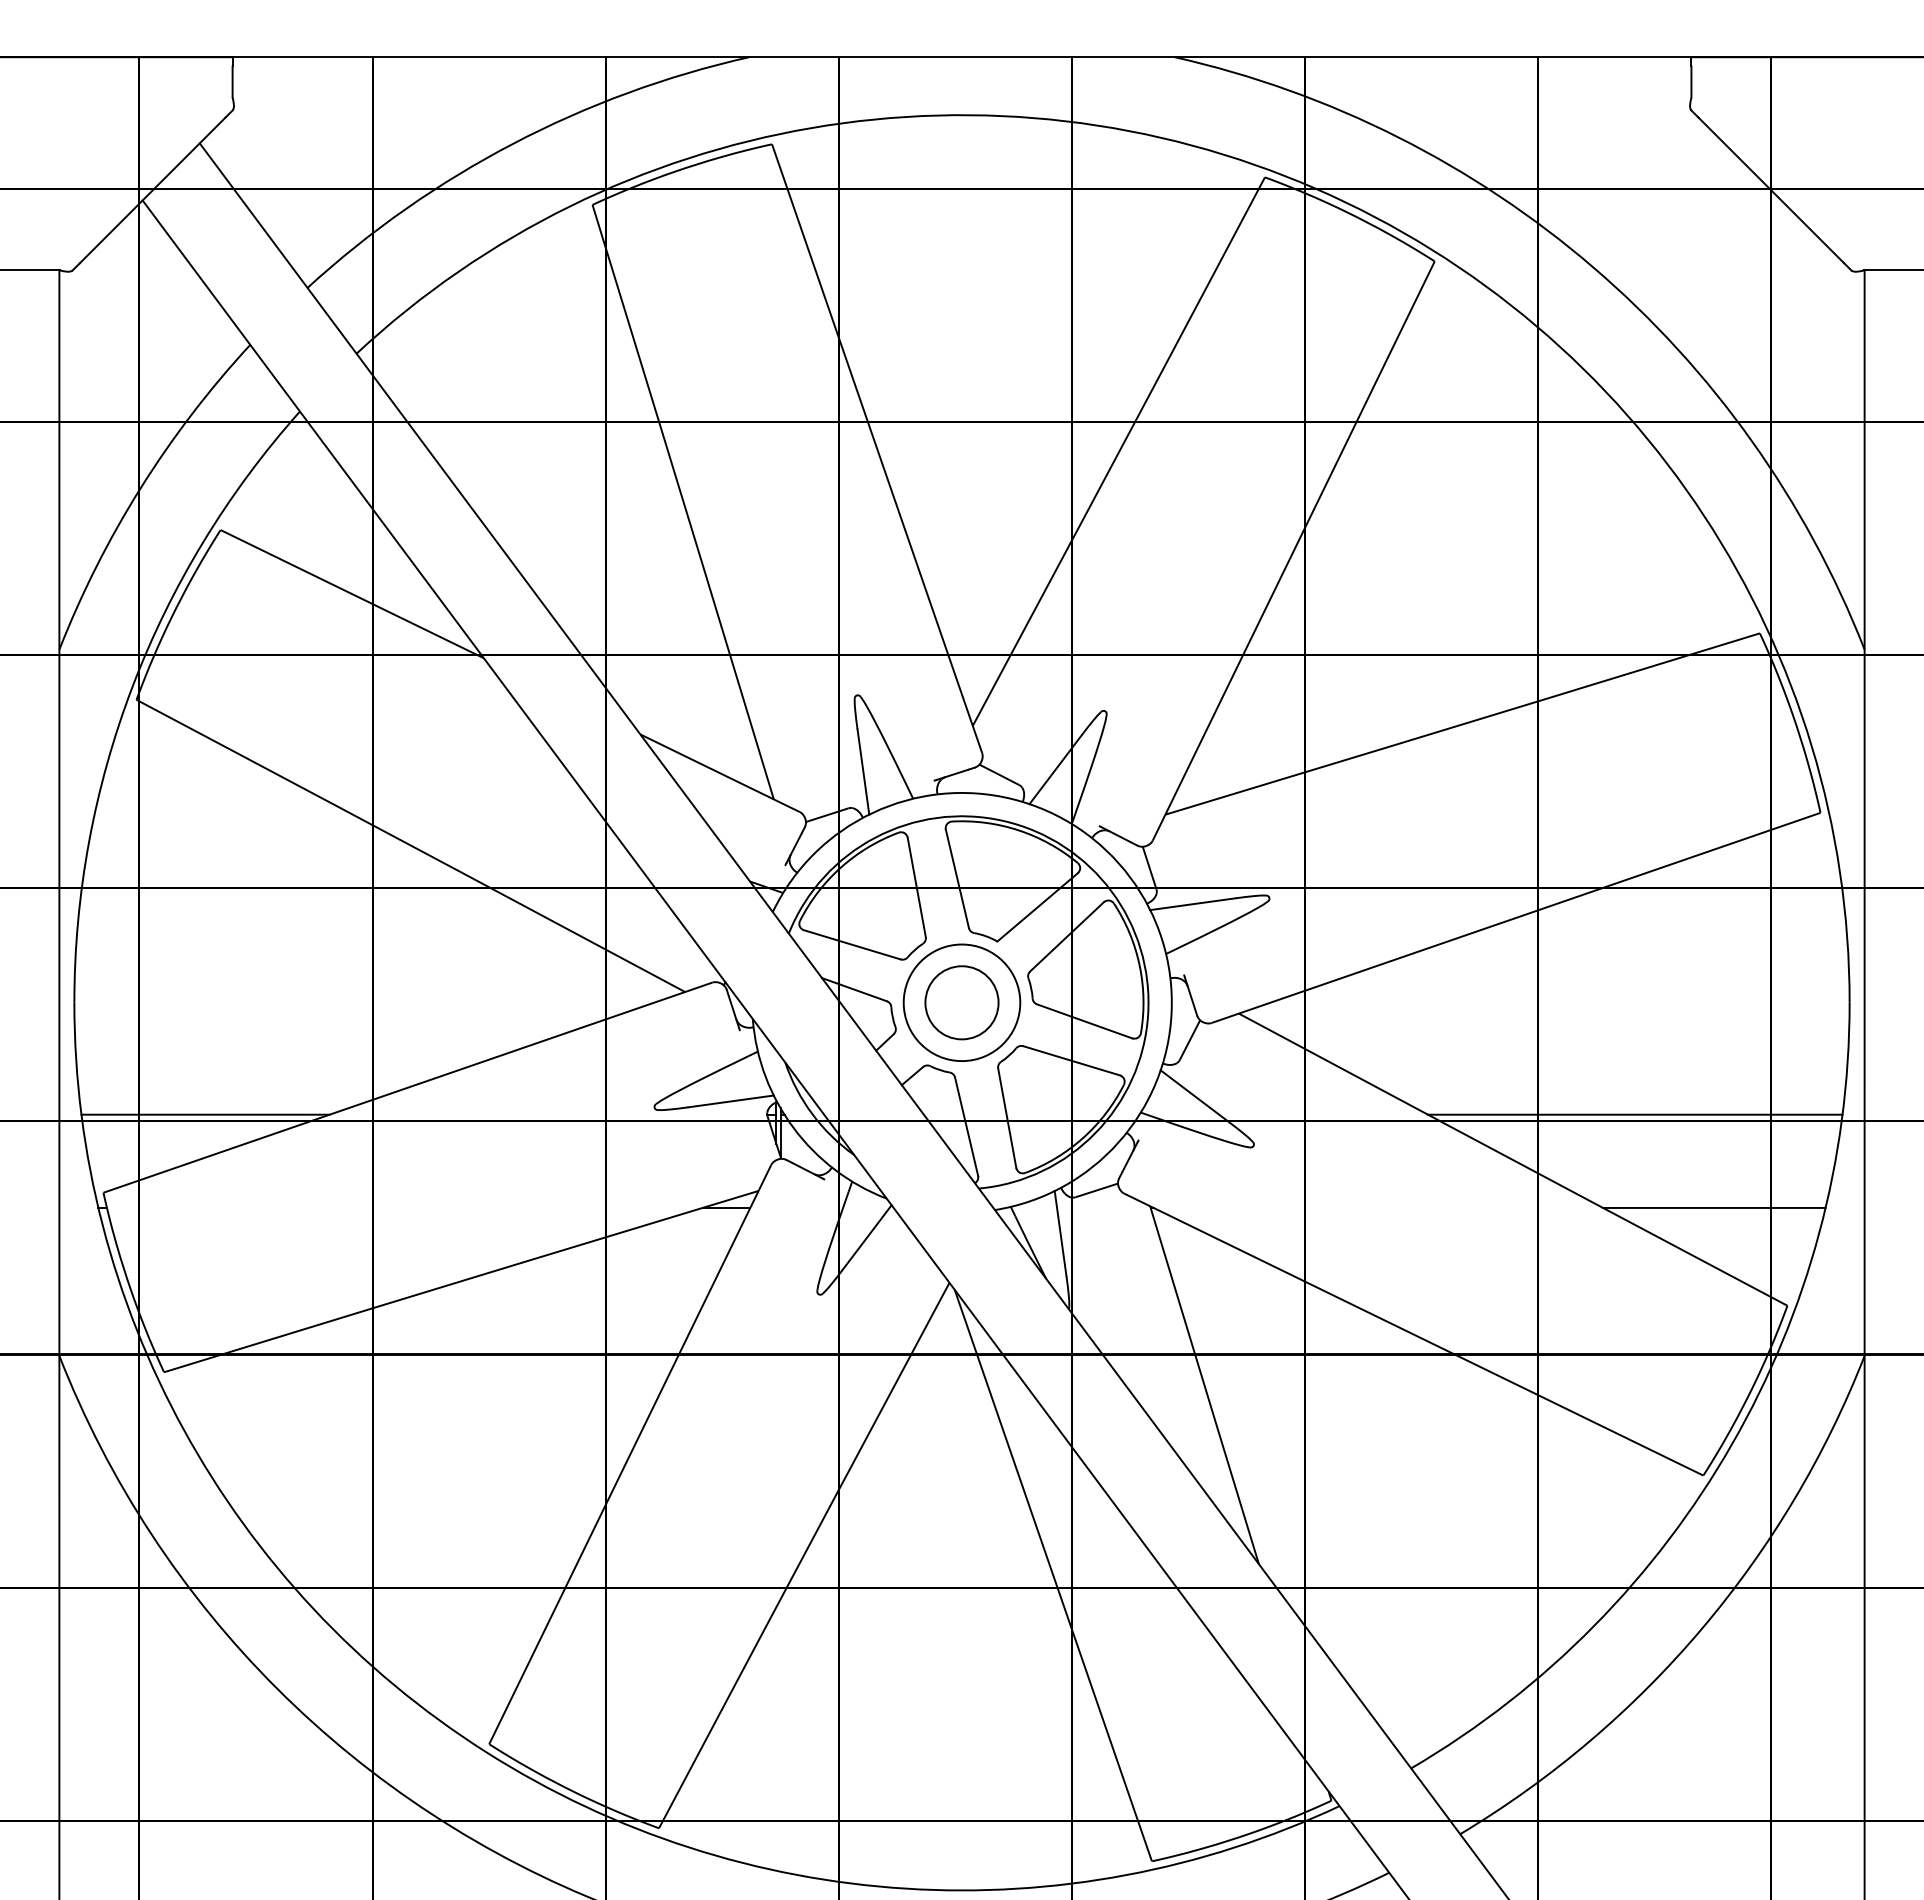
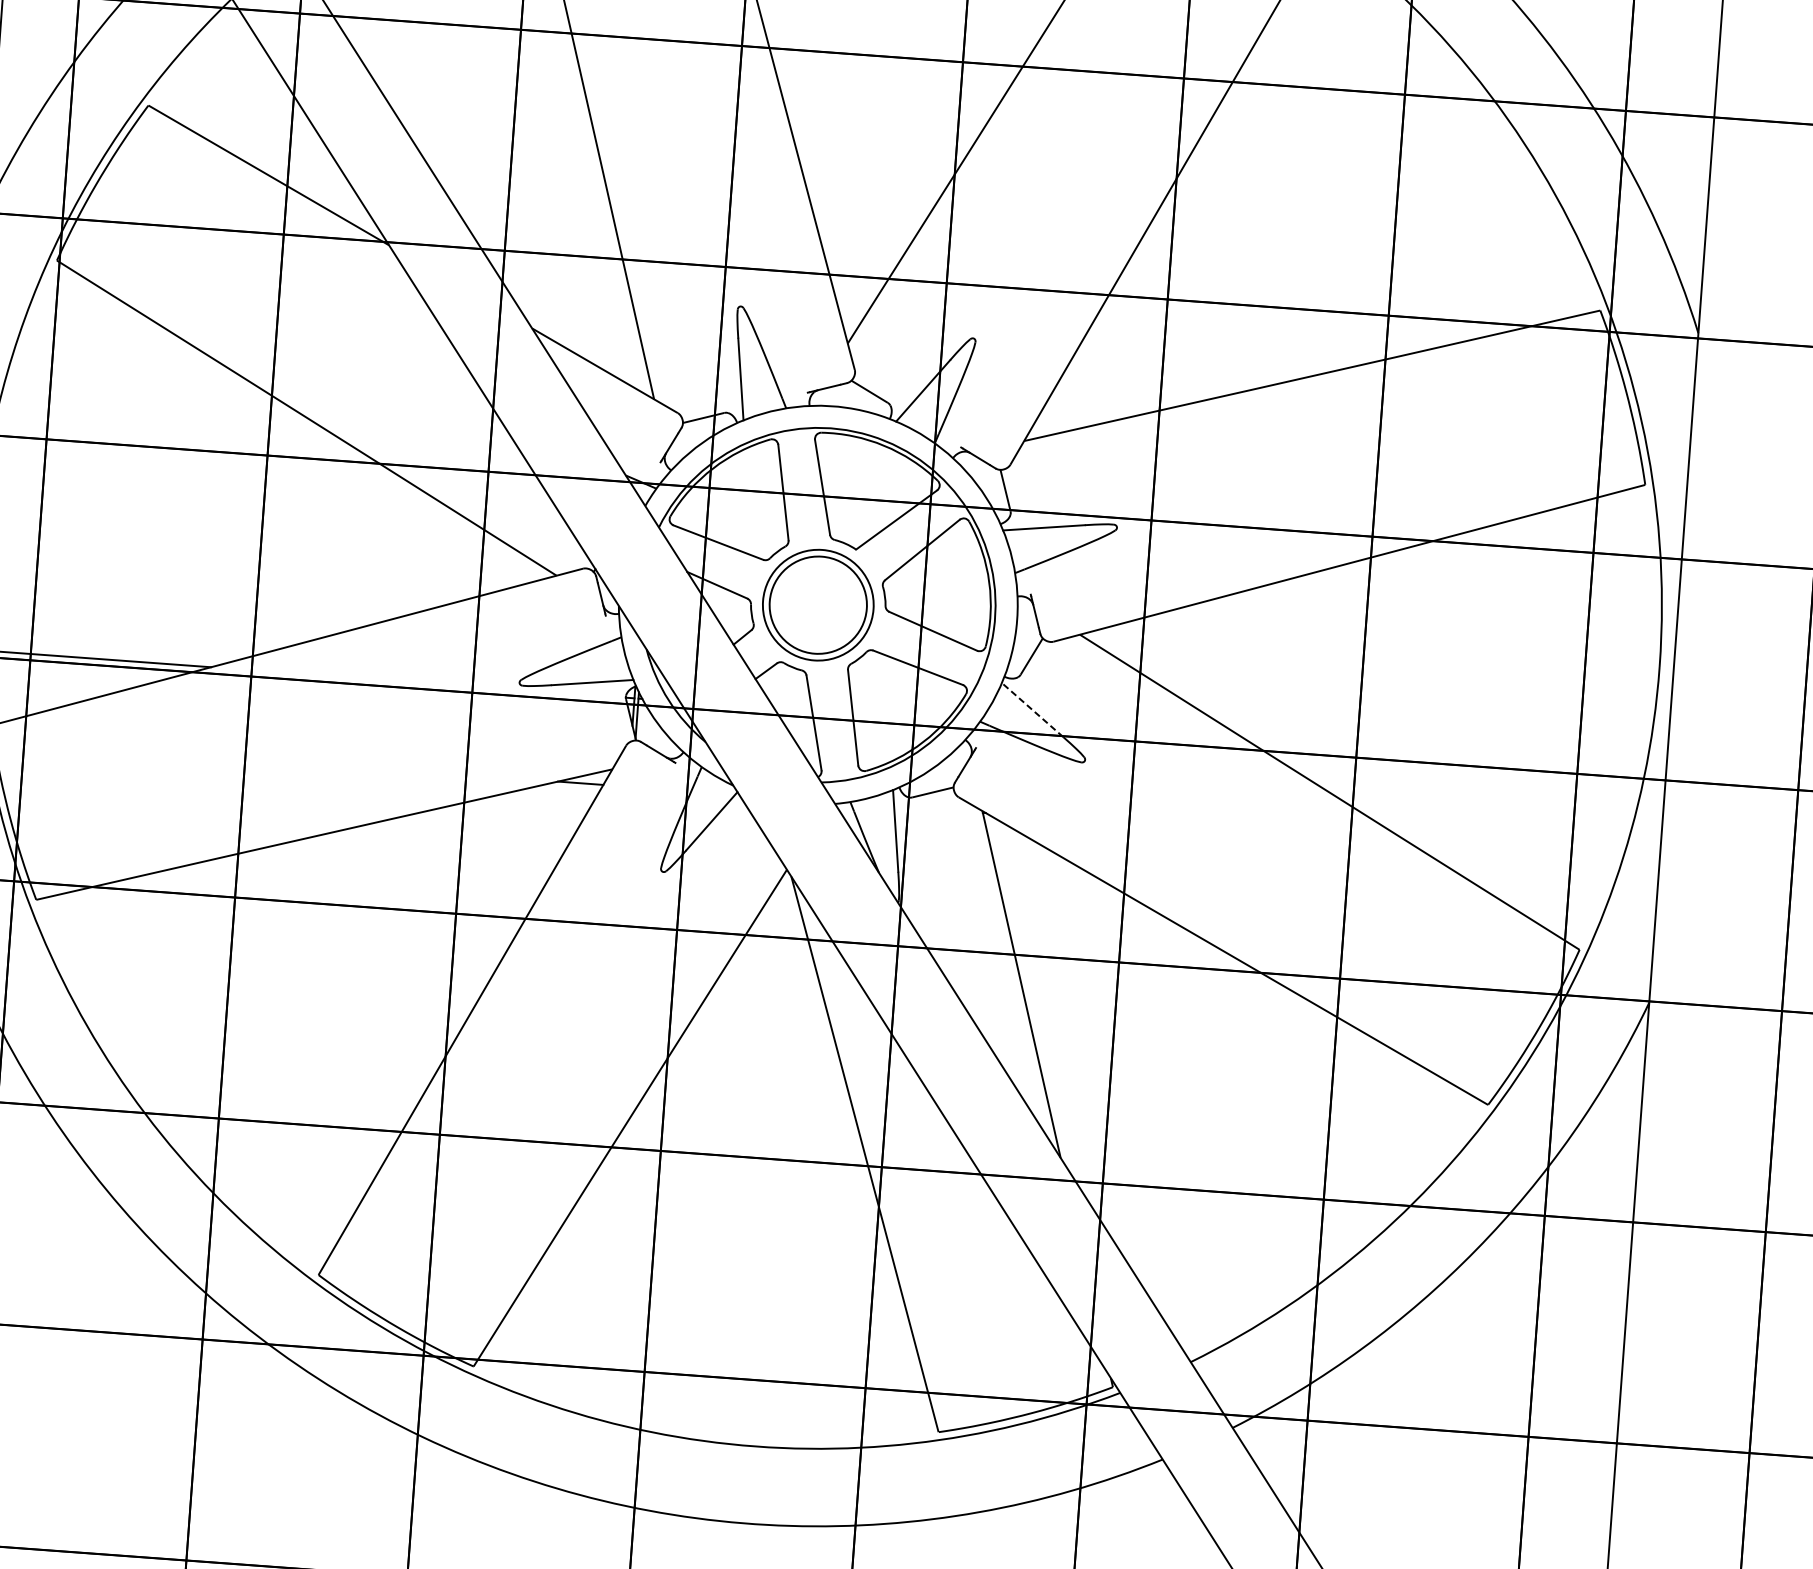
circle: (961, 1002) -> (817, 604), size x1.4
line: (1194, 1096) -> (1032, 710), solid -> dashed
line: (1635, 1114) -> (1448, 757), removed
line: (1714, 1207) -> (1517, 851), removed

